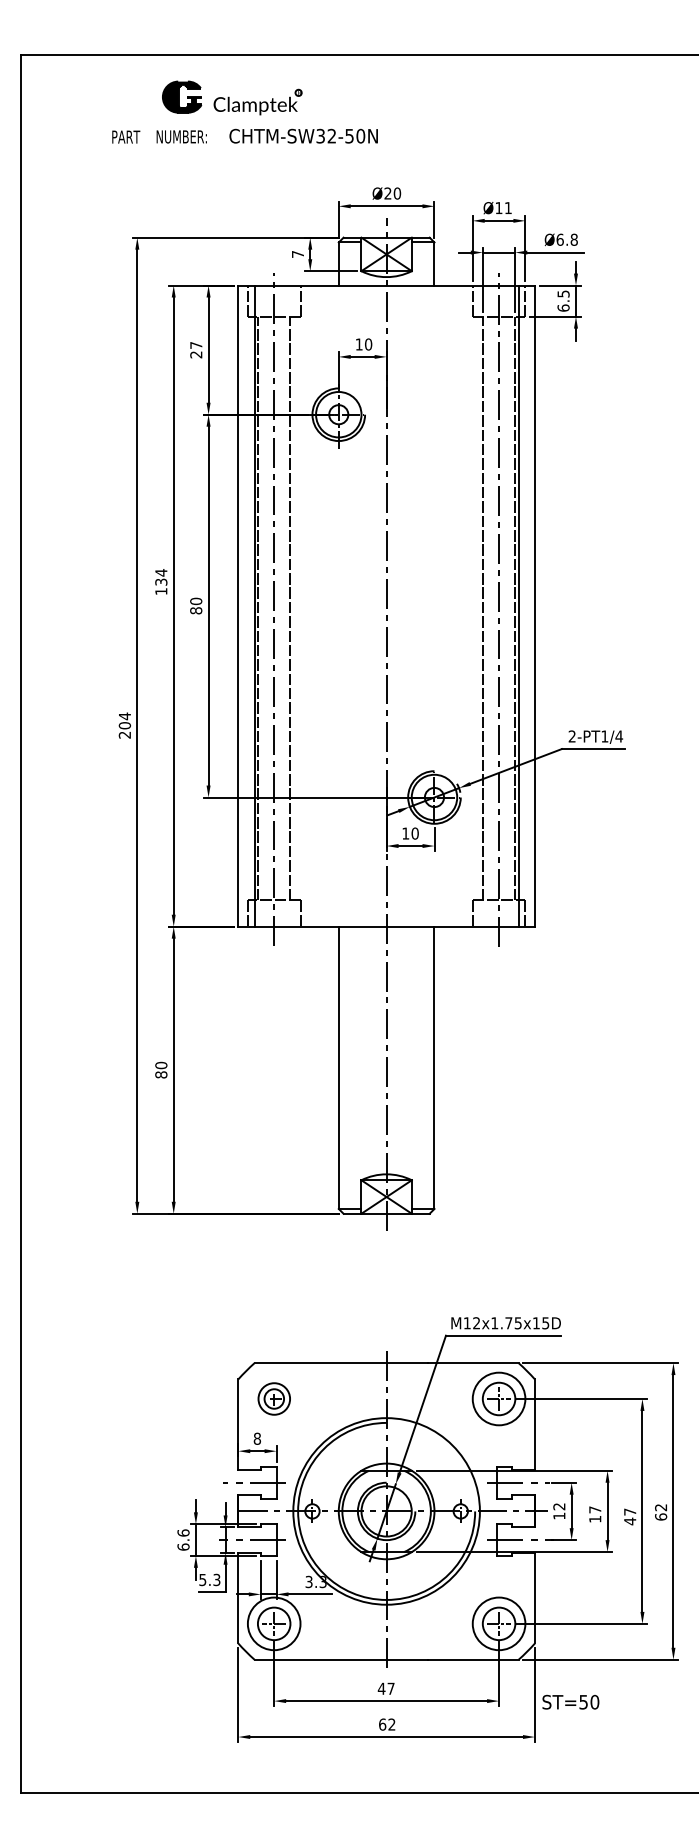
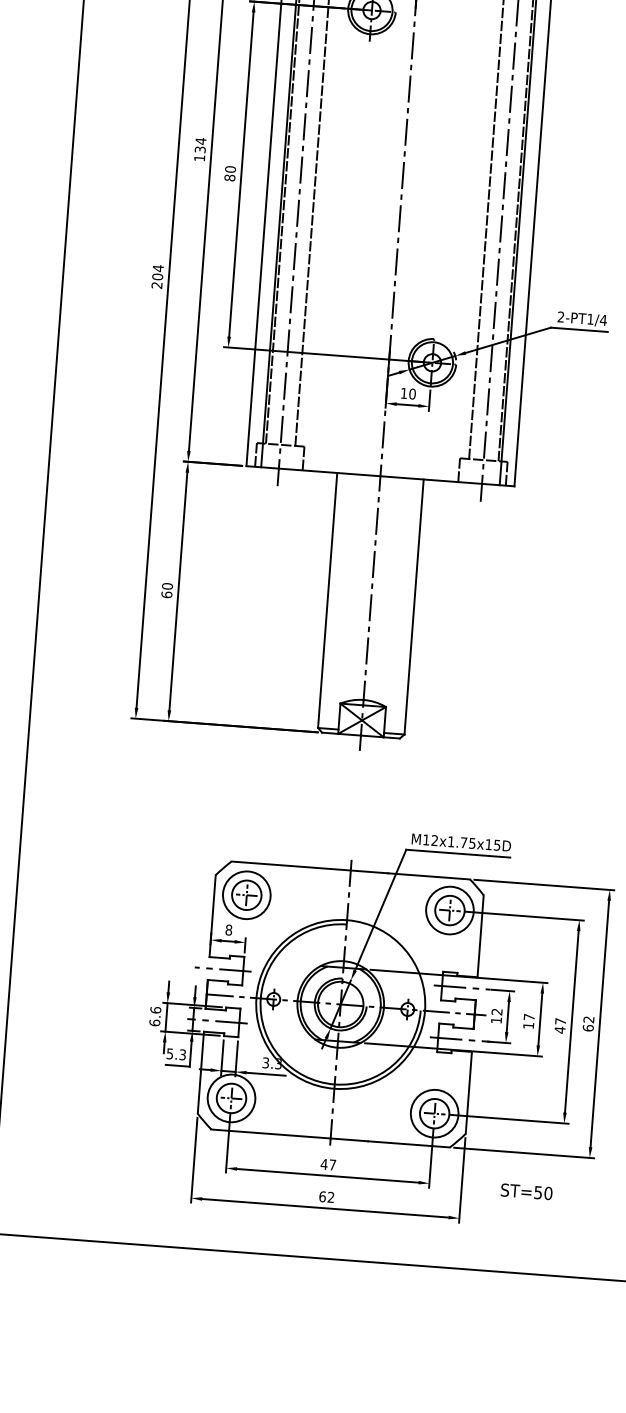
text: (161, 1074) -> (167, 594), 80 -> 60
part: (274, 1398) -> (247, 894), size x1.67
text: (570, 1701) -> (526, 1191), moved

